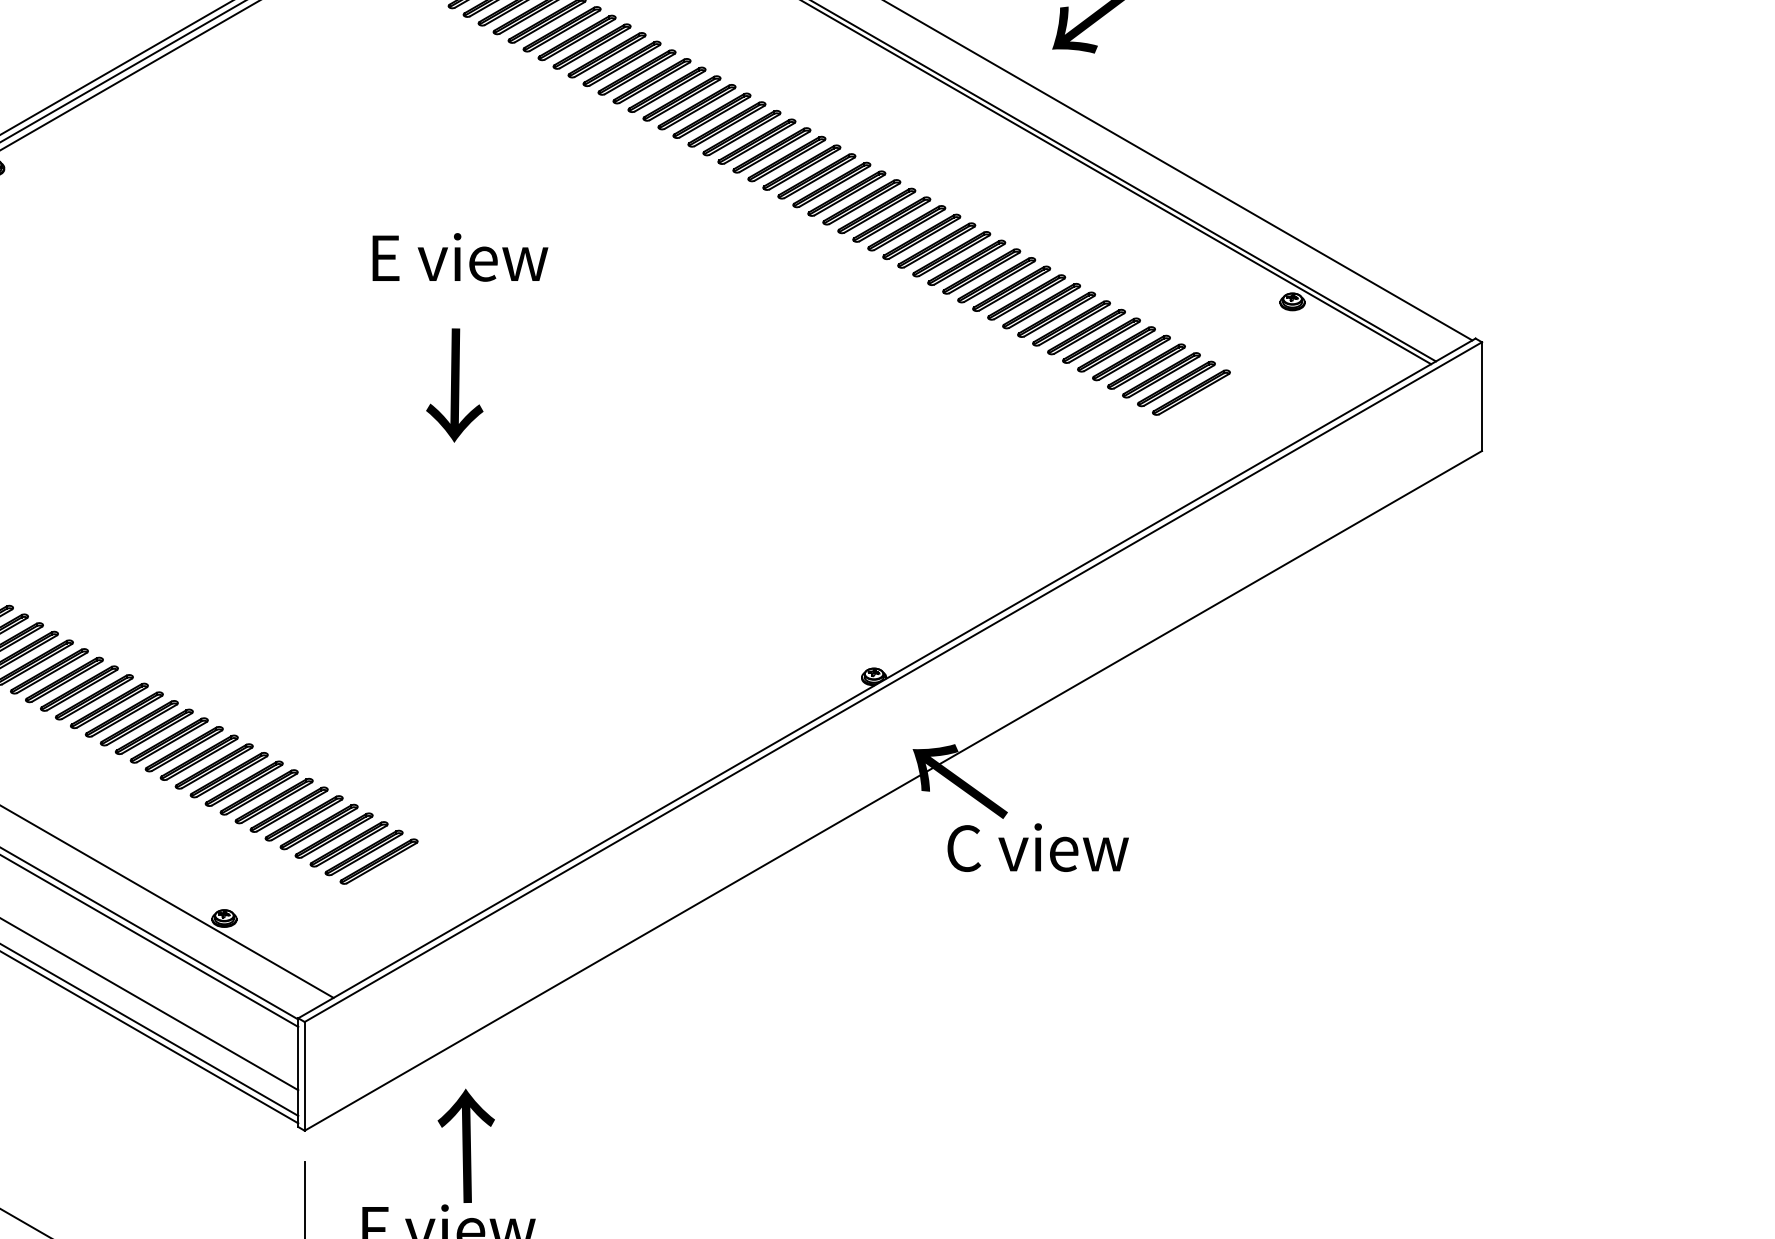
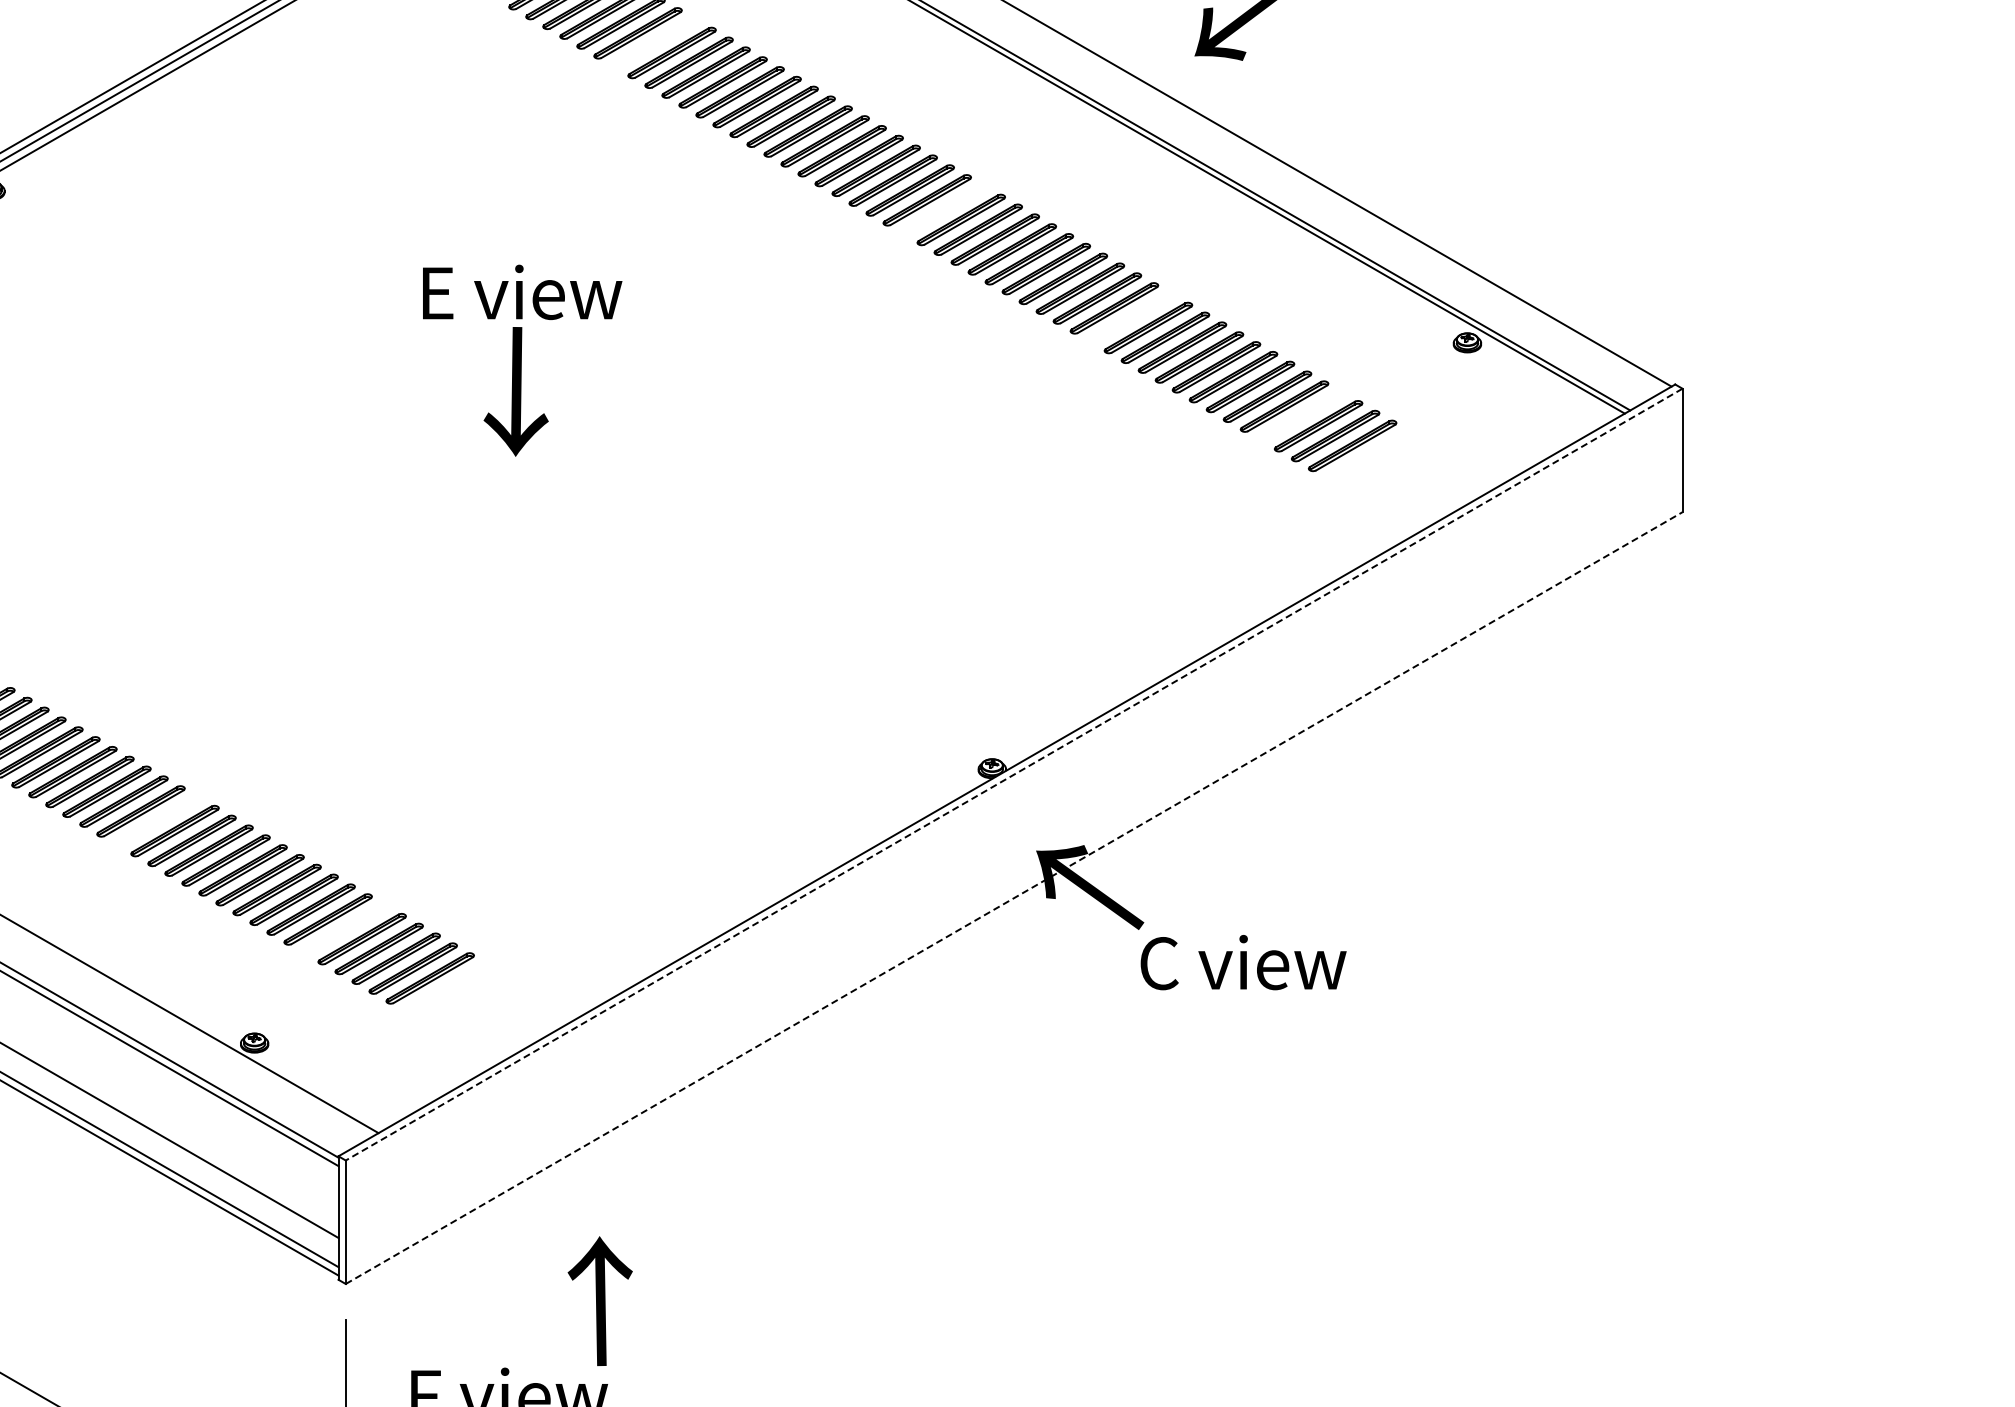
part: (576, 38) -> (654, 43), removed
part: (831, 185) -> (943, 210), removed
part: (996, 280) -> (1131, 318), removed
part: (1146, 366) -> (1301, 416), removed
text: (454, 385) -> (515, 391), moved
line: (893, 682) -> (1014, 774), solid -> dashed
part: (138, 723) -> (157, 821), removed
line: (893, 791) -> (1014, 898), solid -> dashed
part: (303, 818) -> (344, 929), removed
text: (1038, 847) -> (1243, 962), moved
text: (465, 1145) -> (599, 1300), moved

